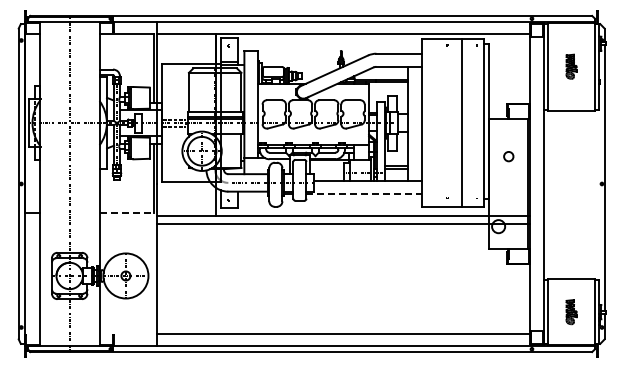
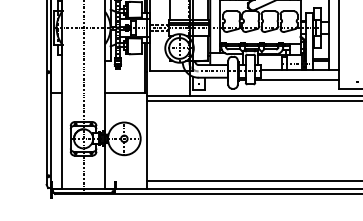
line: (364, 194) -> (297, 79), dashed -> solid
line: (127, 212) -> (125, 92), dashed -> solid

